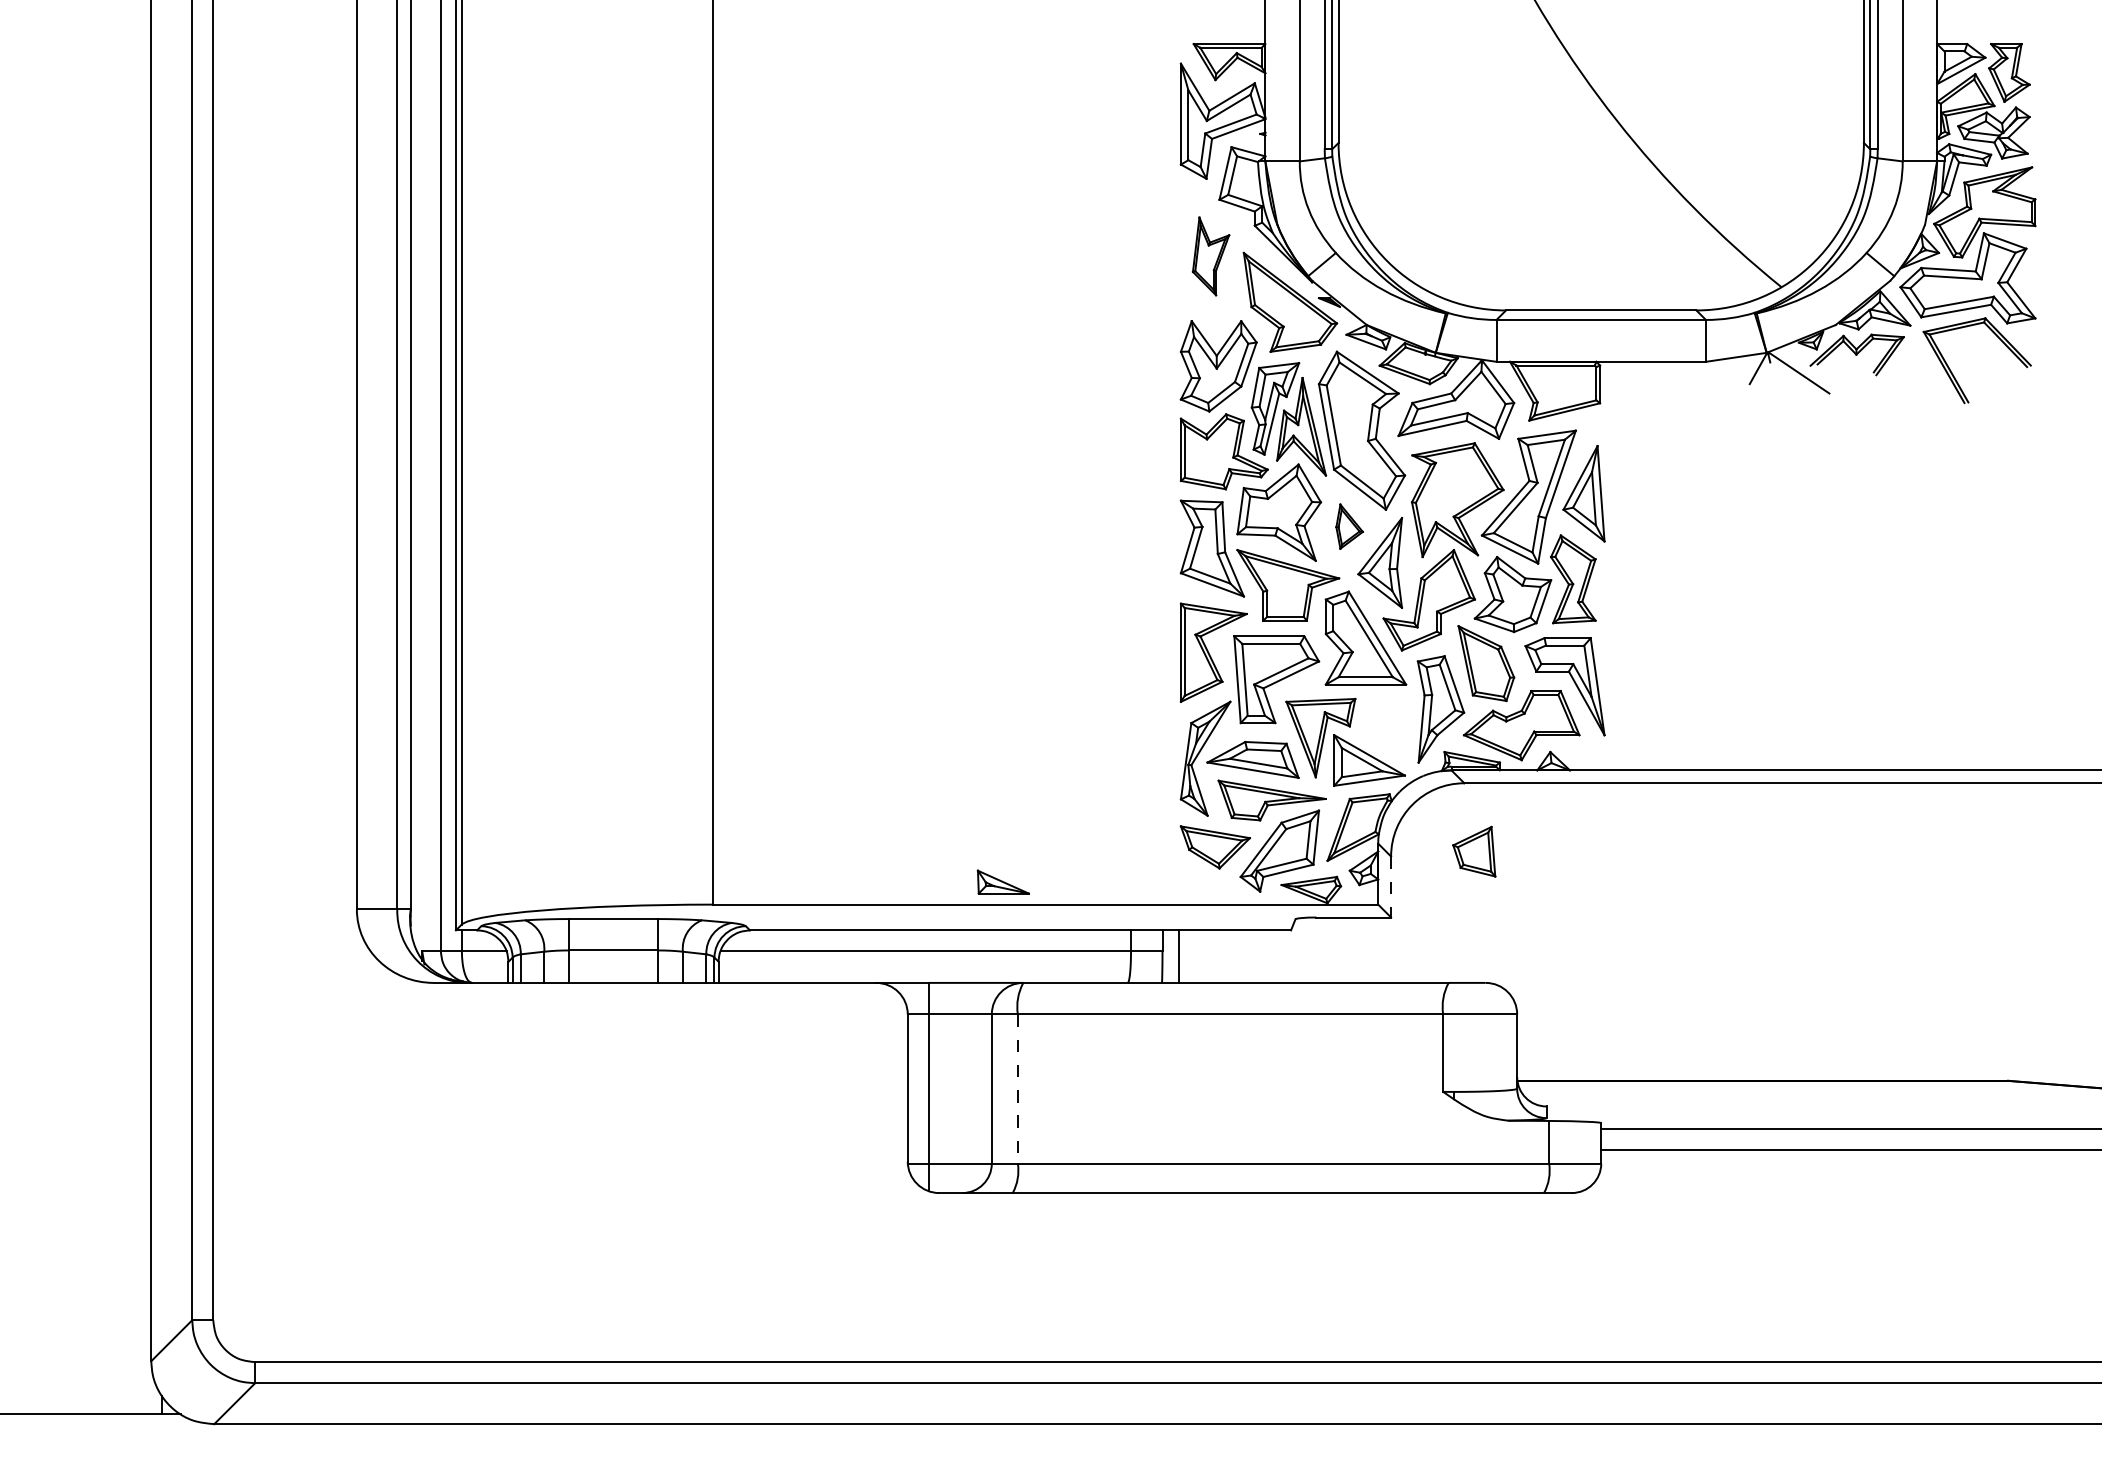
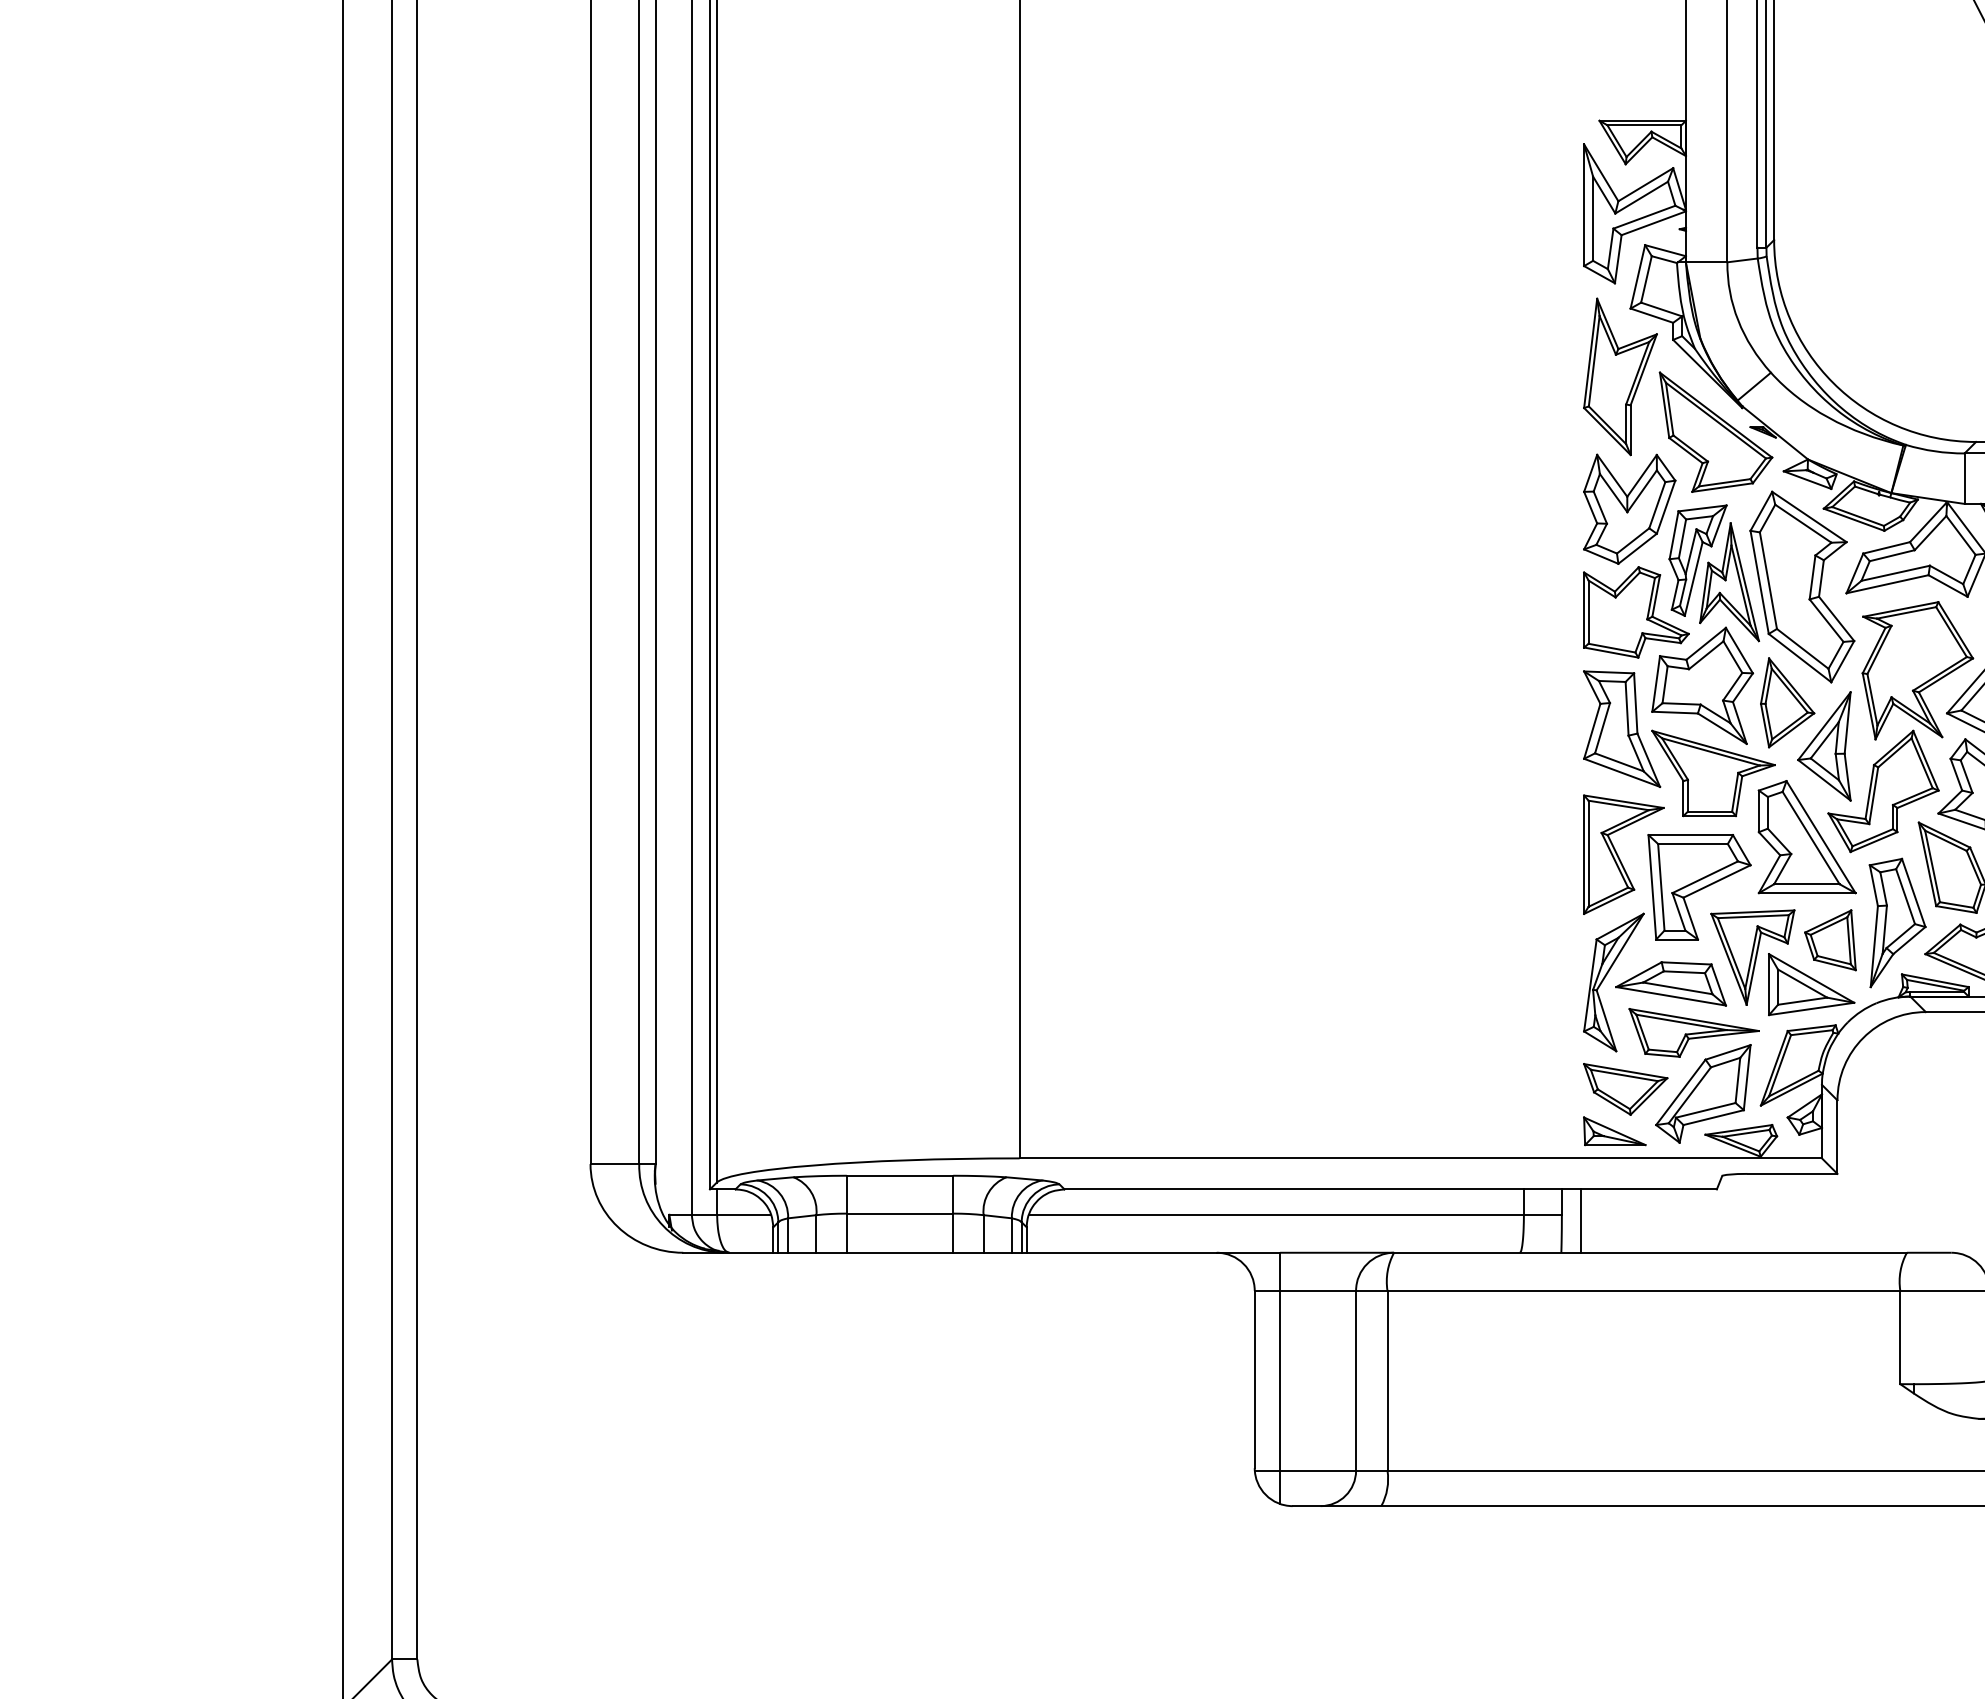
part: (1210, 256) -> (1619, 376), size x1.67
part: (1349, 526) -> (1787, 702), size x1.67
part: (1474, 851) -> (1830, 939), moved
part: (1002, 881) -> (1613, 1130), moved
line: (1391, 887) -> (1837, 1137), dashed -> solid
line: (1017, 1089) -> (1387, 1381), dashed -> solid

